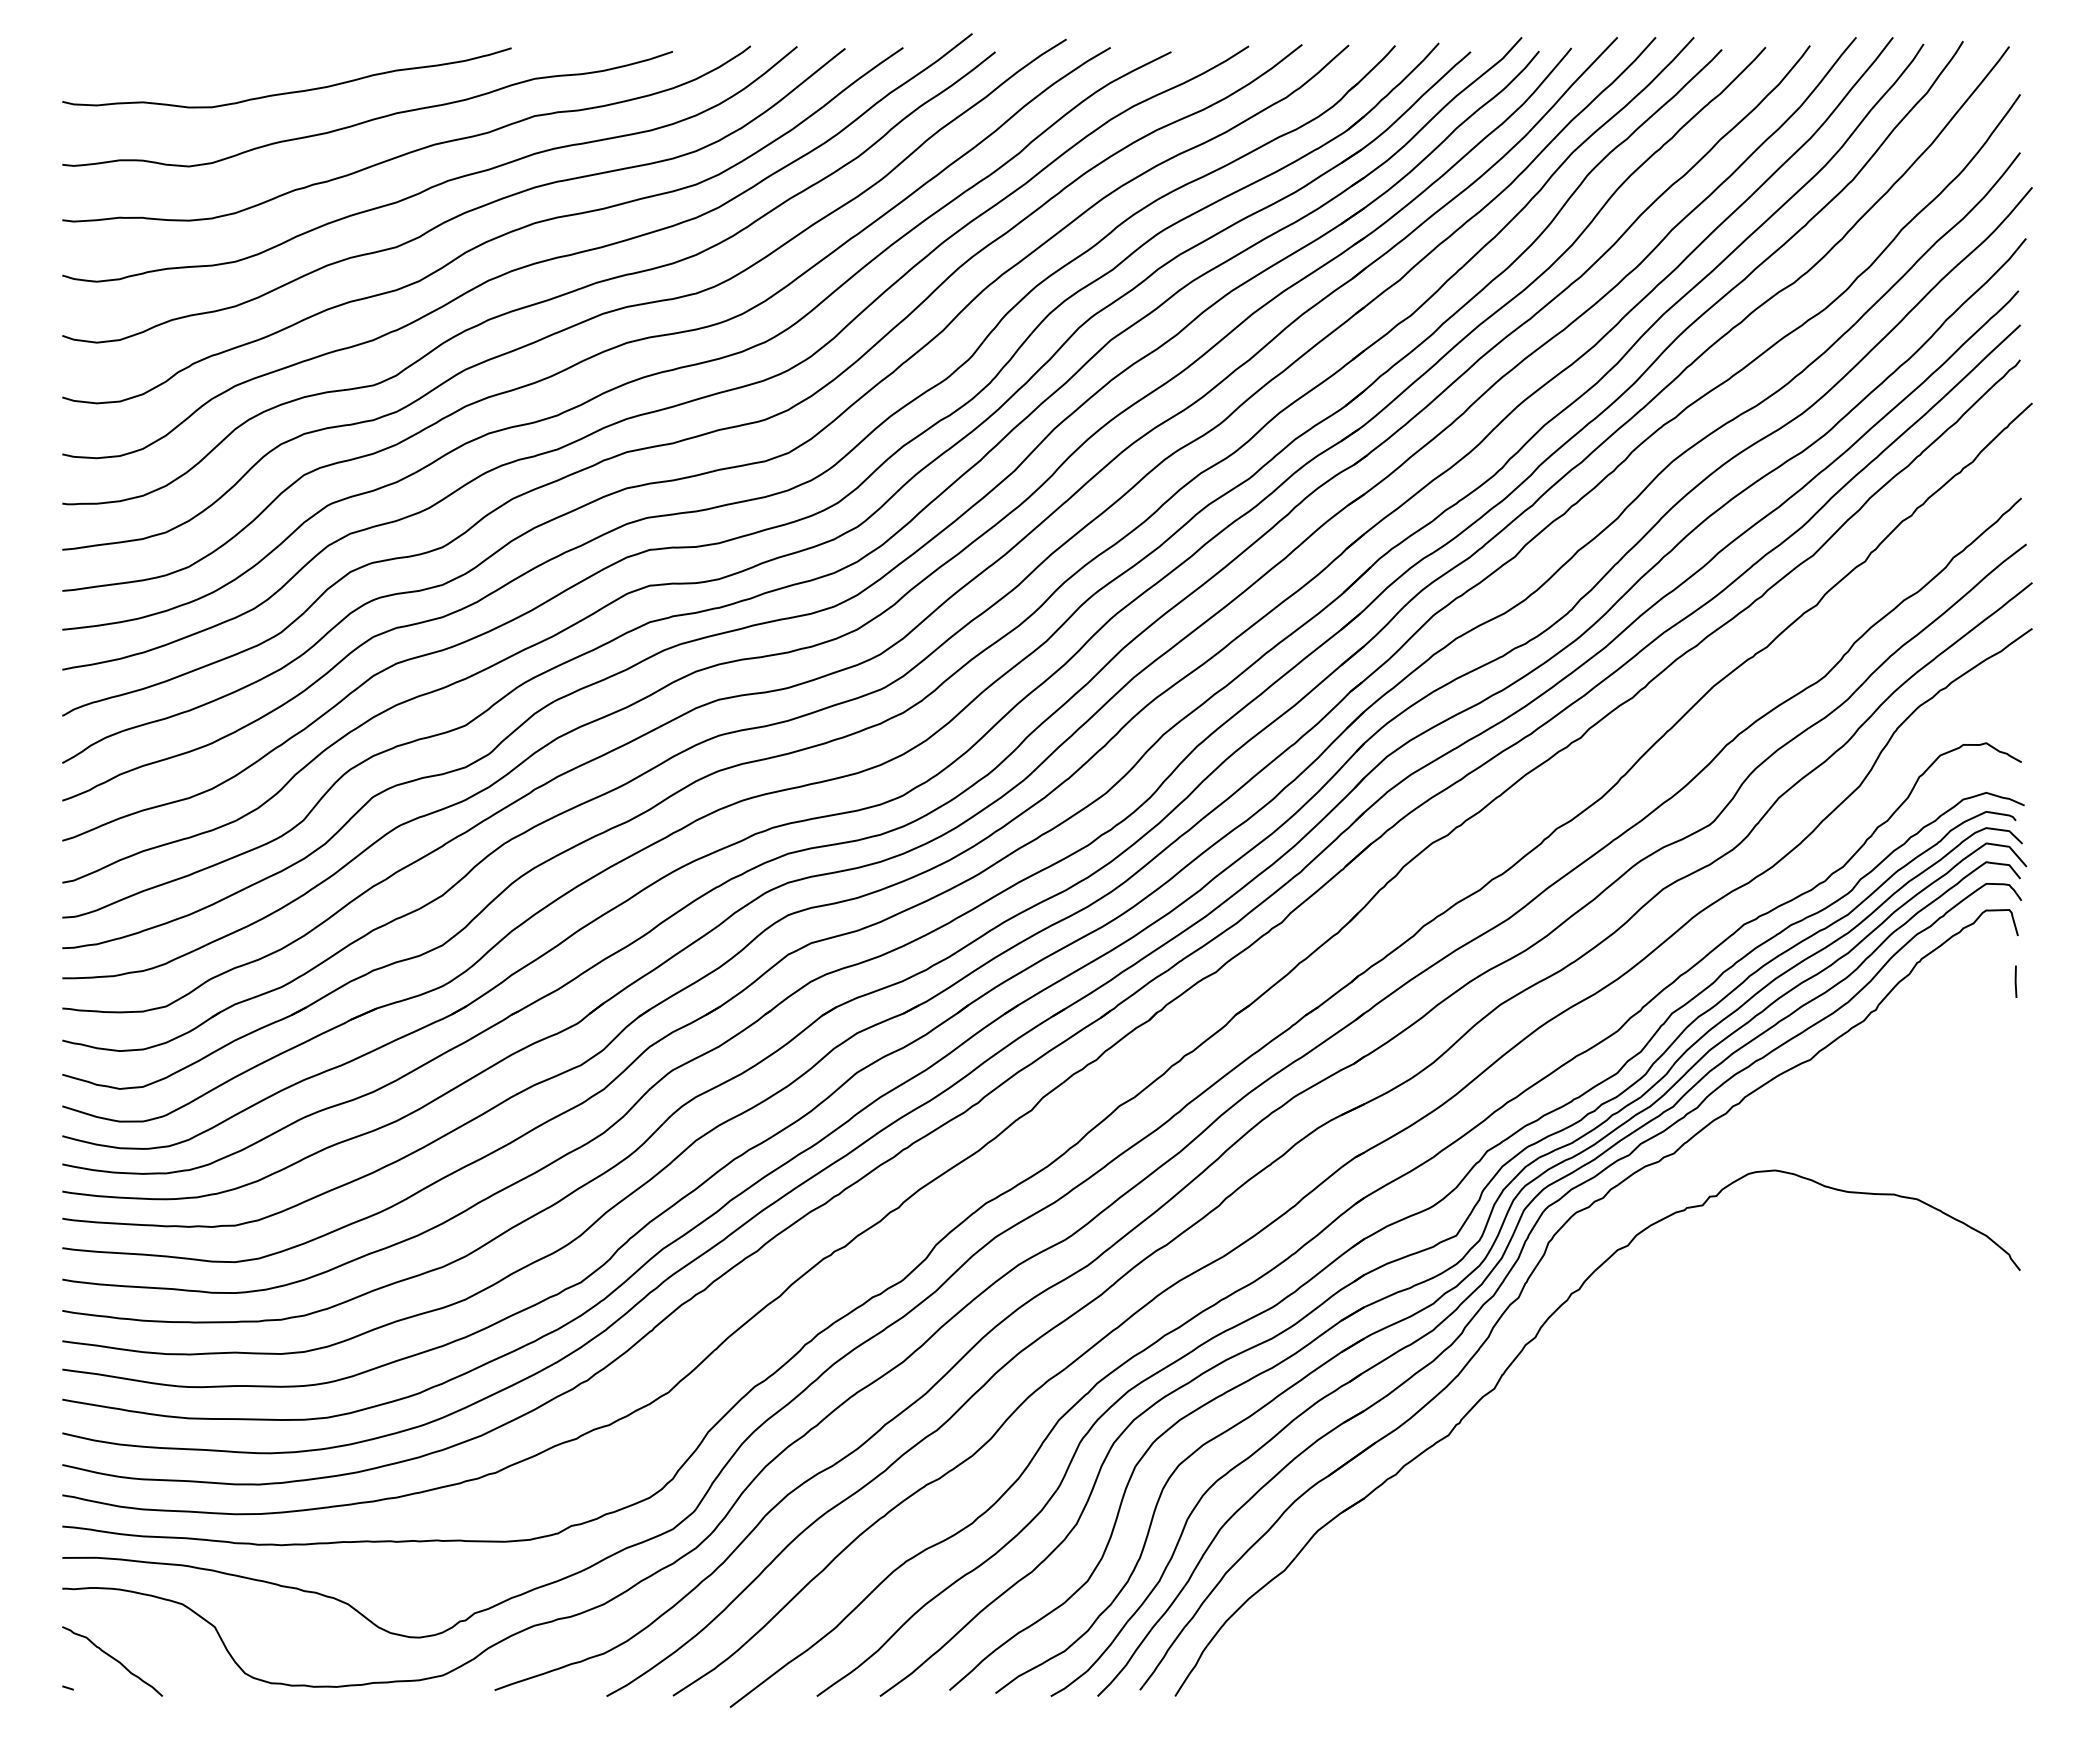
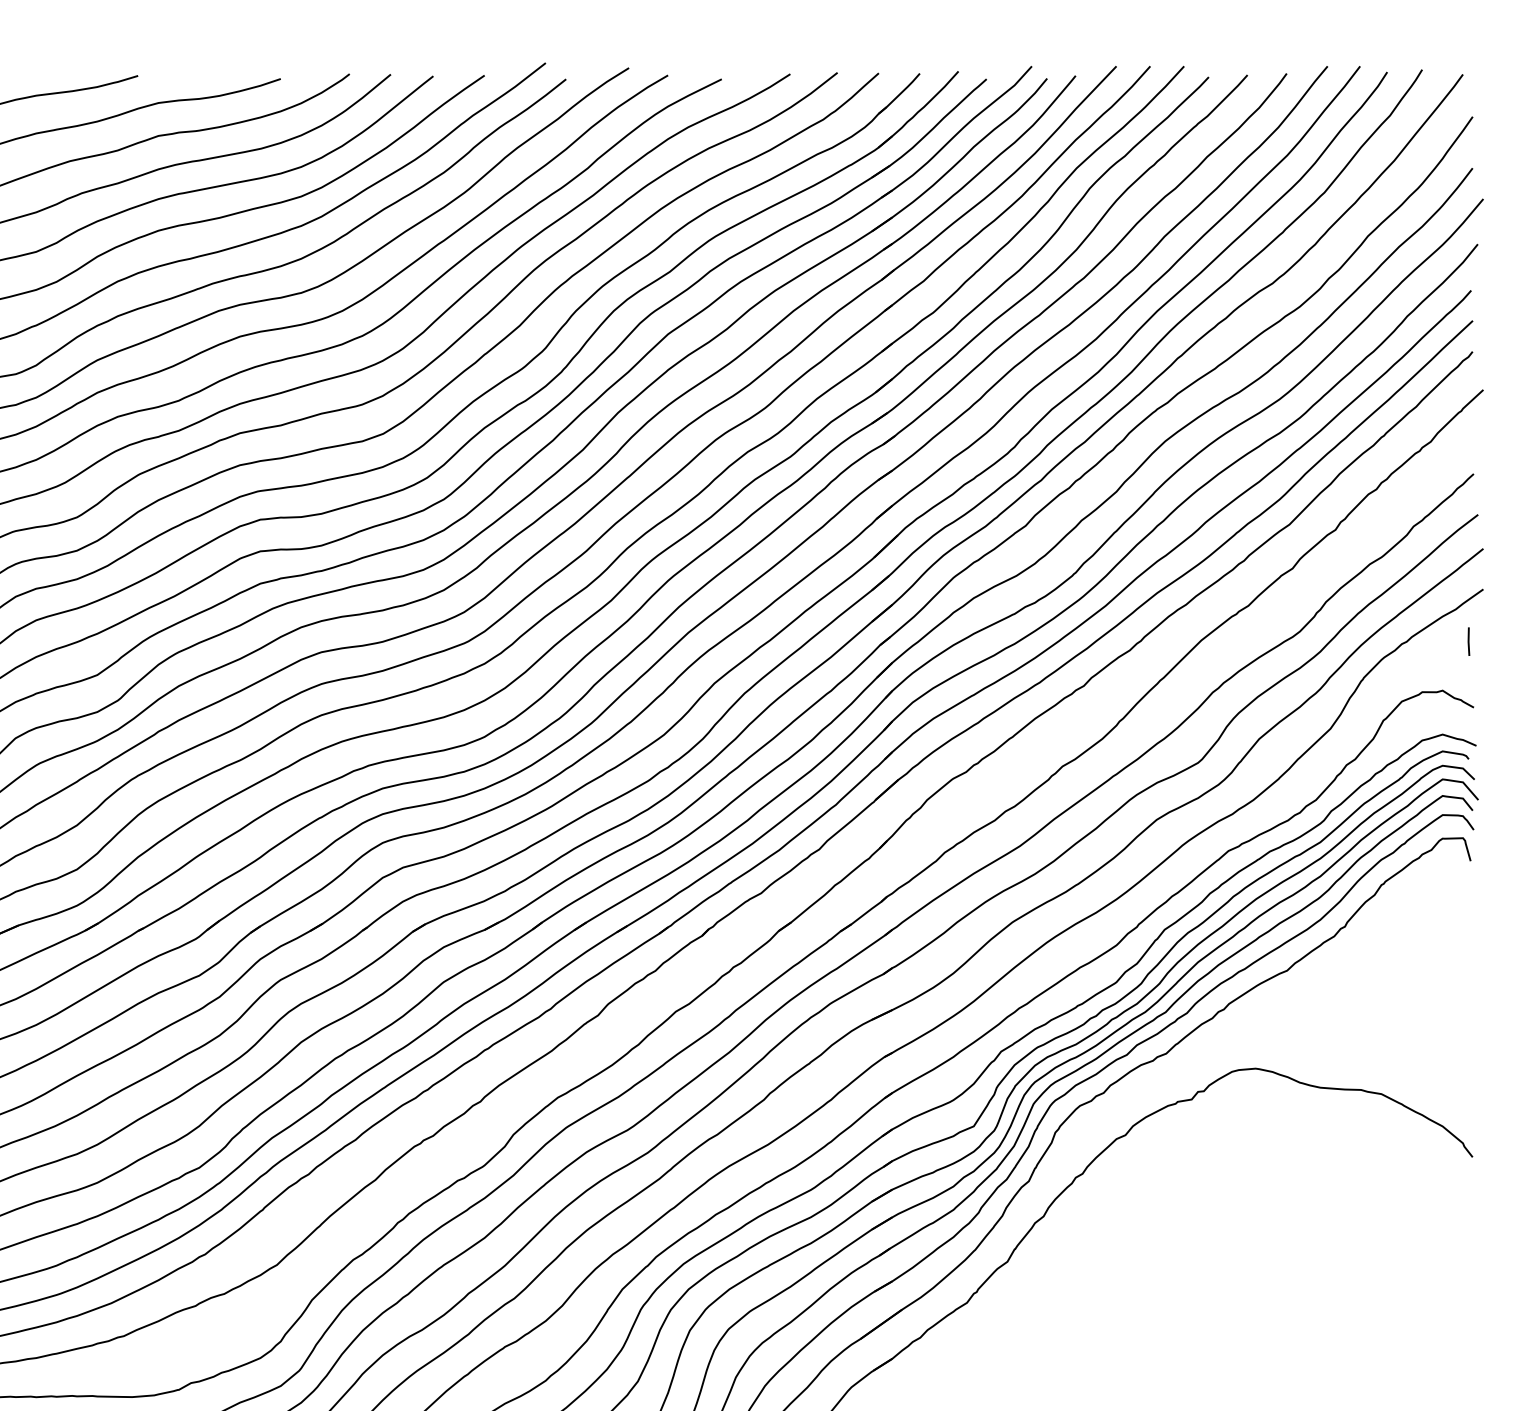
line: (2015, 981) -> (1468, 641), moved

